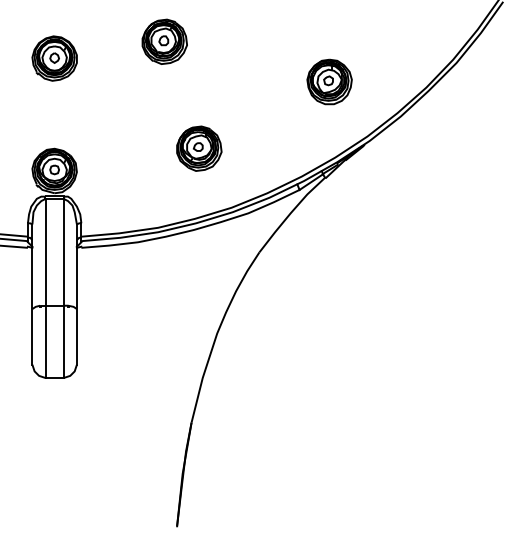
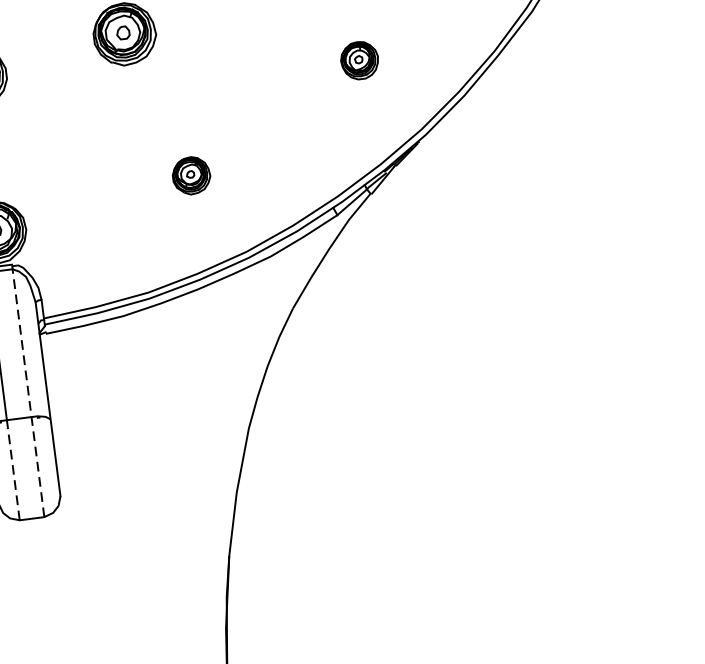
part: (329, 81) -> (359, 59), size x0.6
part: (199, 148) -> (191, 175), size x0.6
line: (63, 288) -> (28, 393), solid -> dashed
line: (45, 341) -> (12, 469), solid -> dashed

